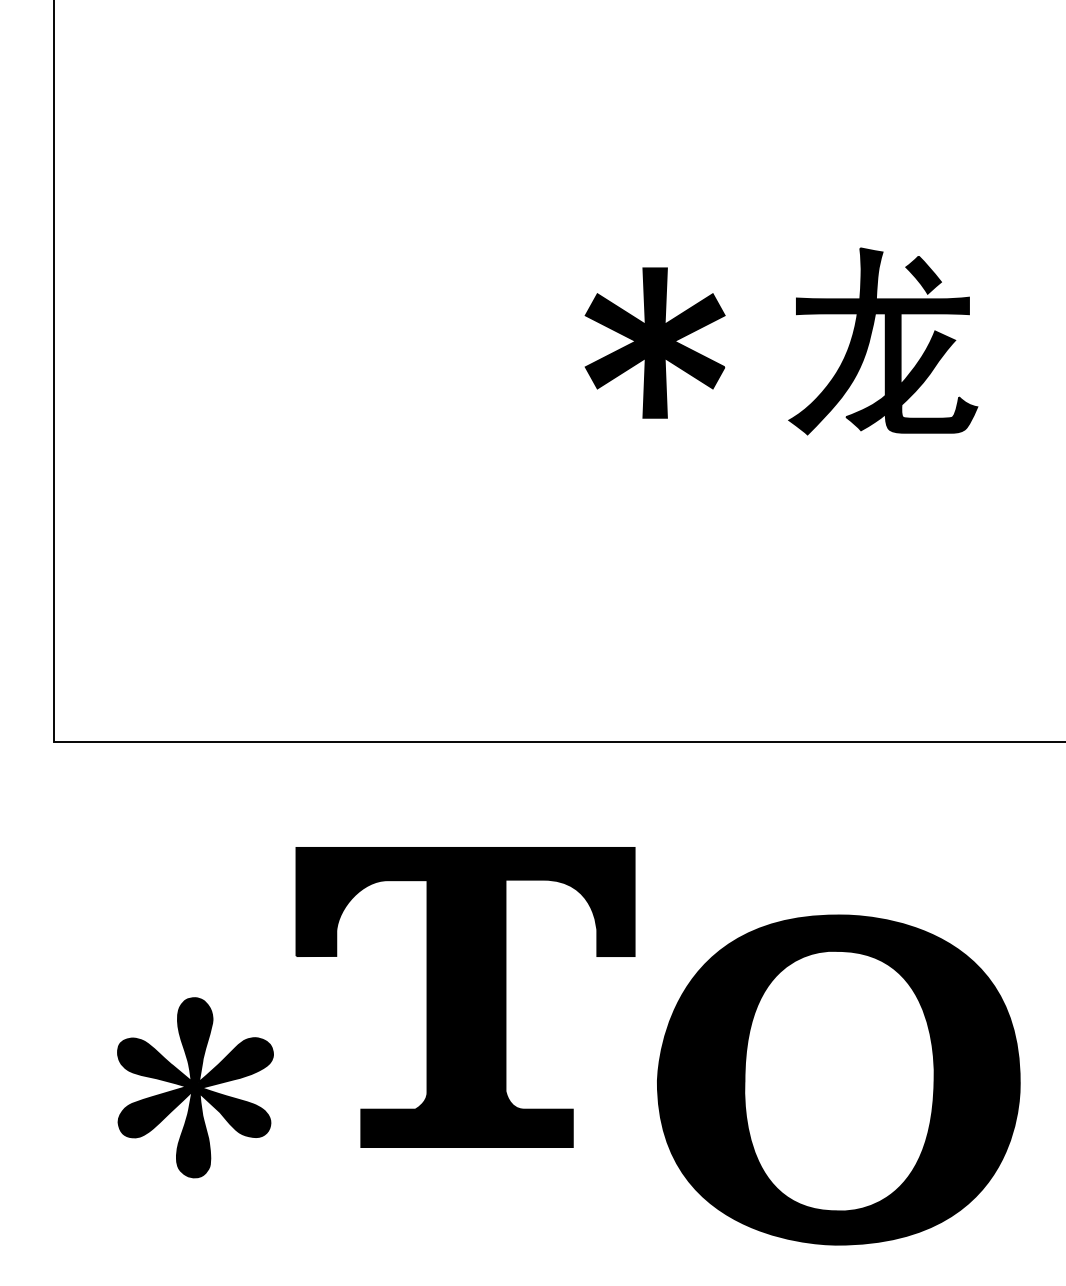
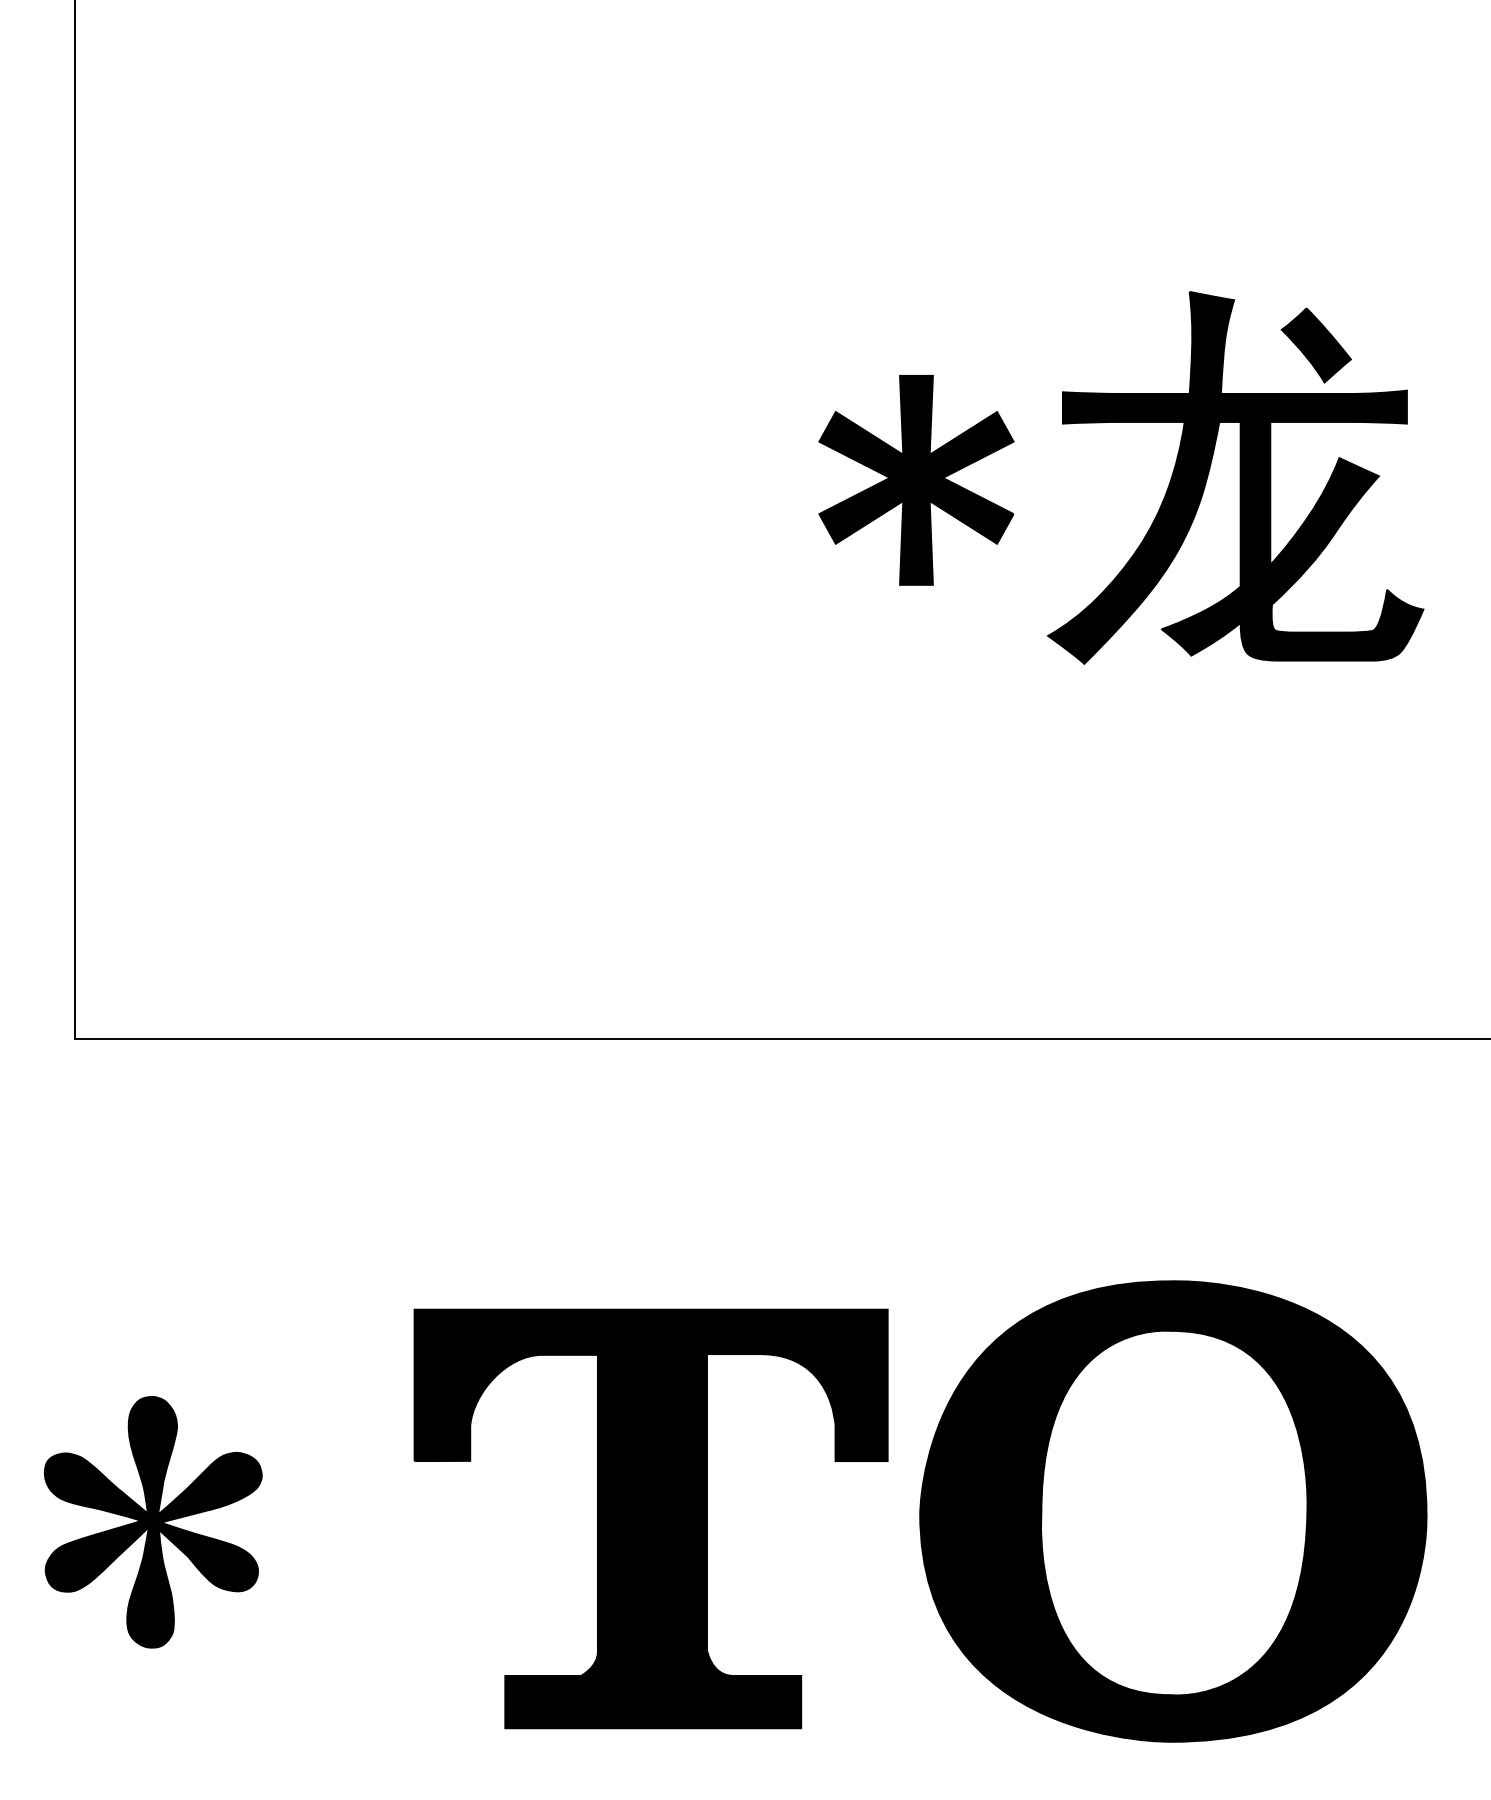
part: (883, 341) -> (1235, 477), size x1.43
part: (465, 997) -> (650, 1518), moved
part: (195, 1087) -> (153, 1522), moved

